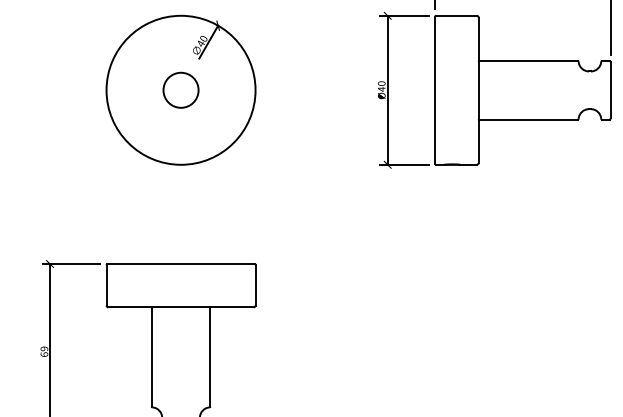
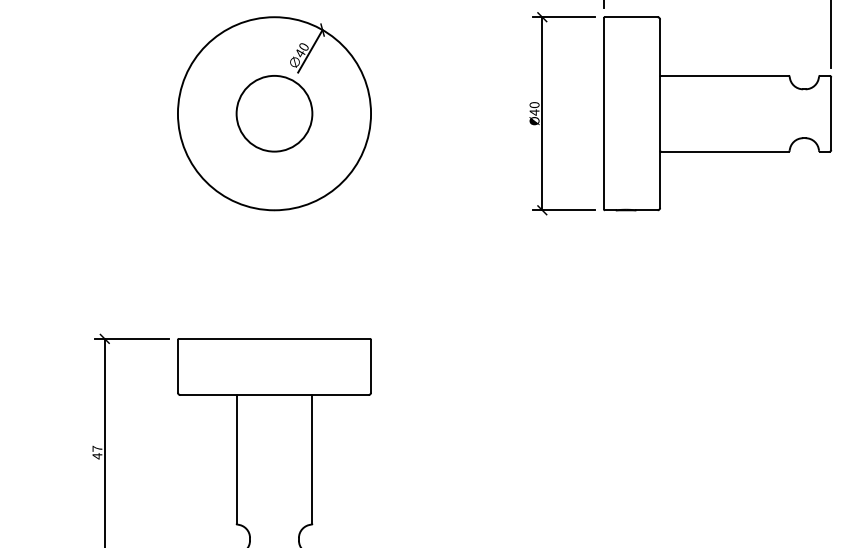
circle: (181, 90) -> (274, 113), size x1.67
text: (44, 351) -> (97, 452), 69 -> 47

